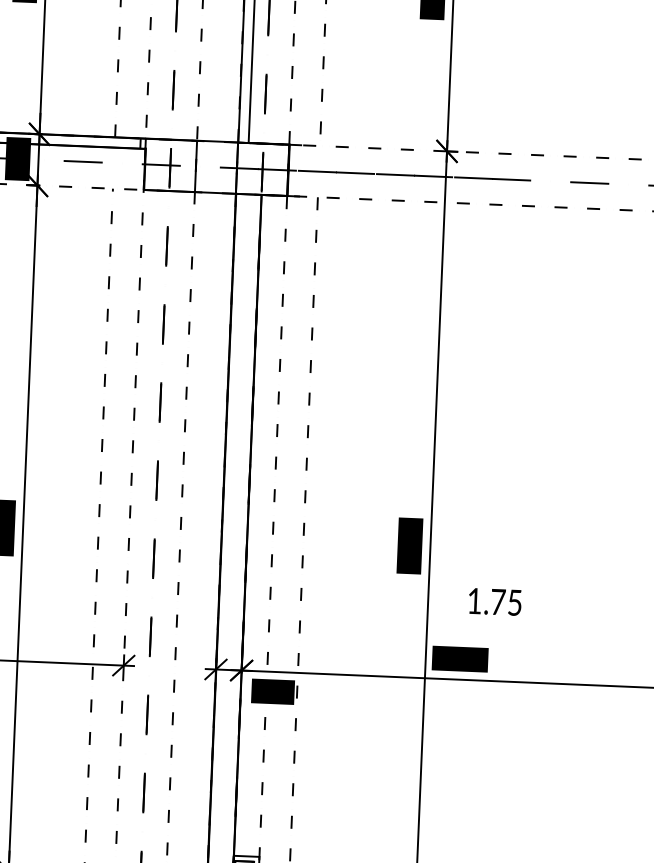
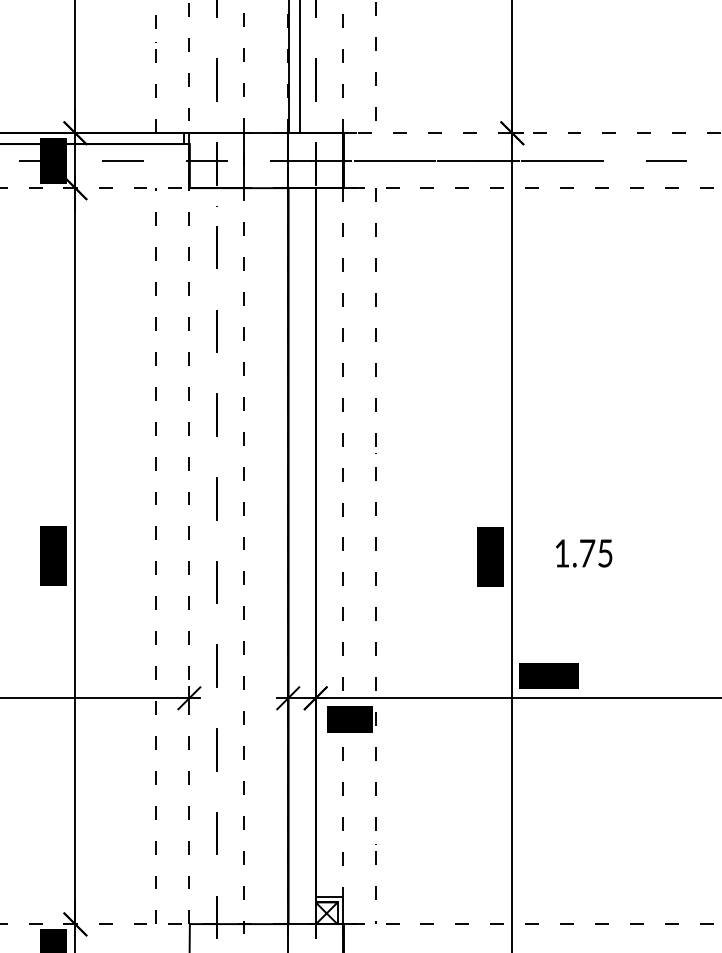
text: (495, 602) -> (584, 553), moved

